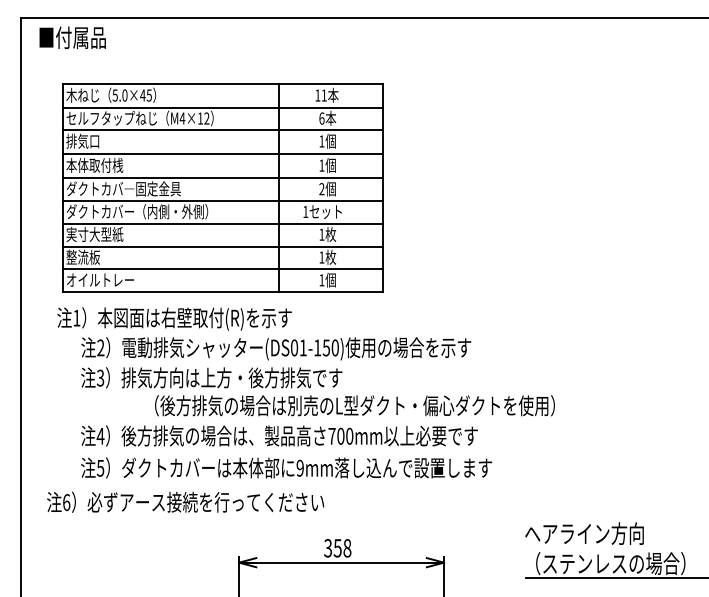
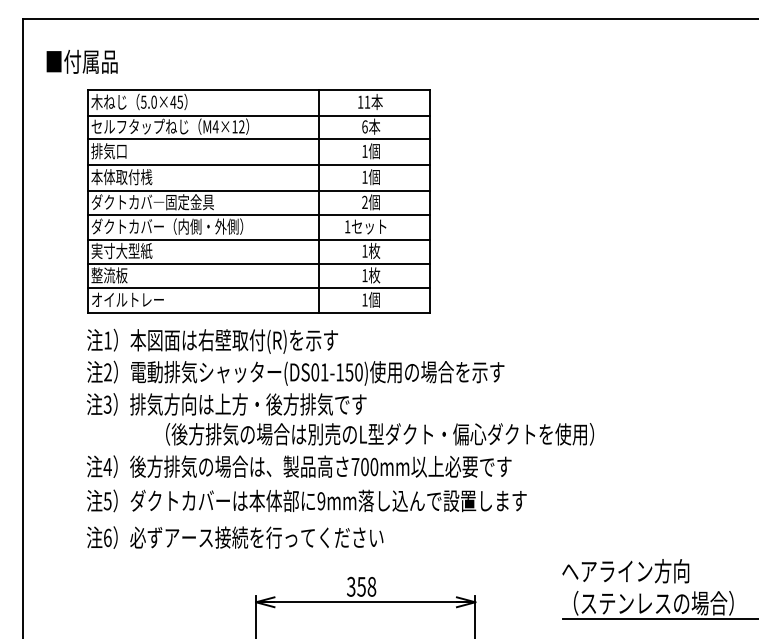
text: (72, 37) -> (81, 61), moved
part: (222, 187) -> (258, 200), moved
text: (174, 318) -> (212, 340), moved
text: (185, 501) -> (234, 536), moved

